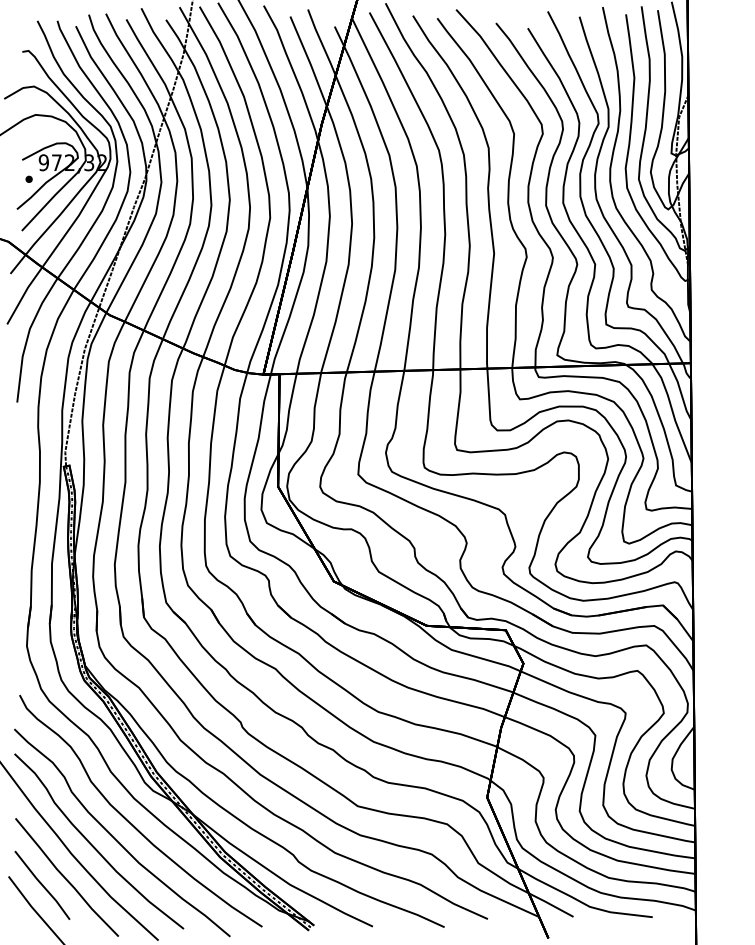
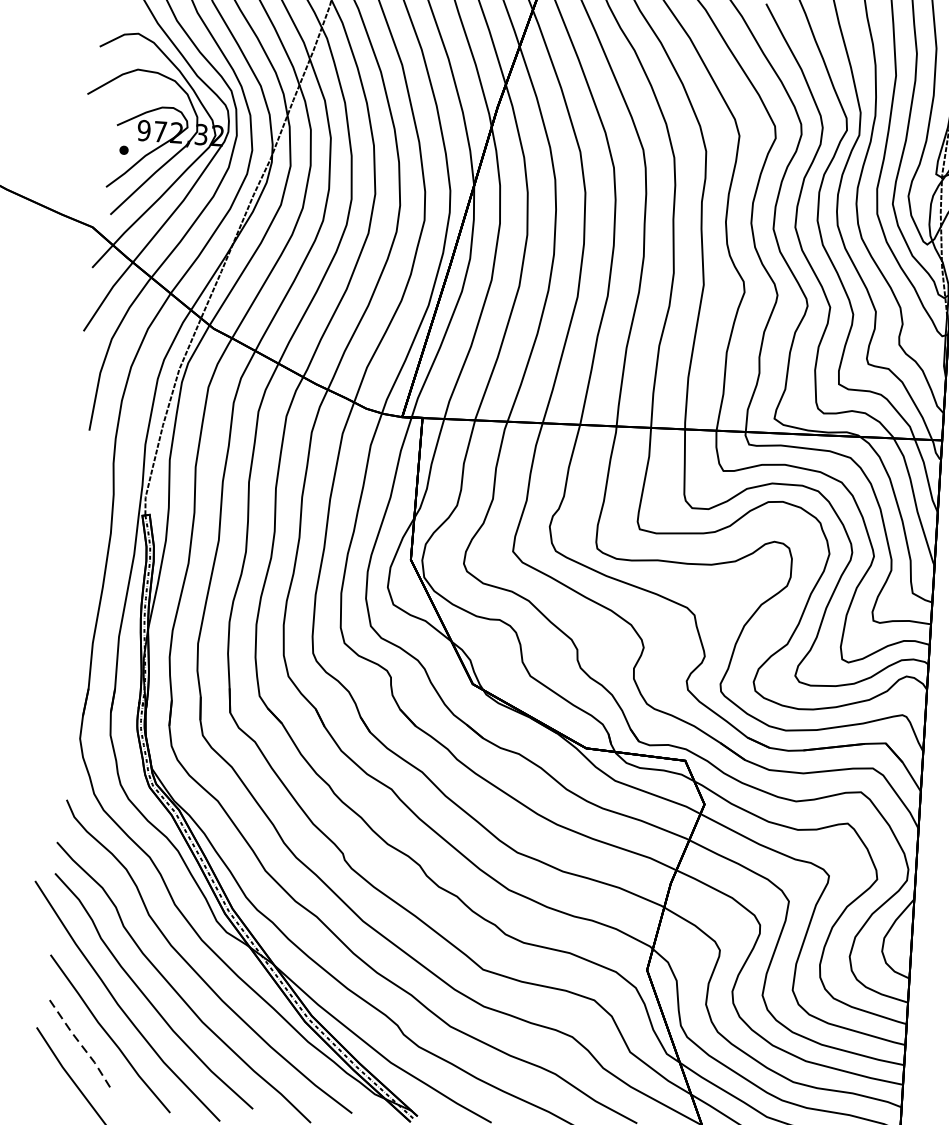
line: (42, 885) -> (78, 1041), solid -> dashed

